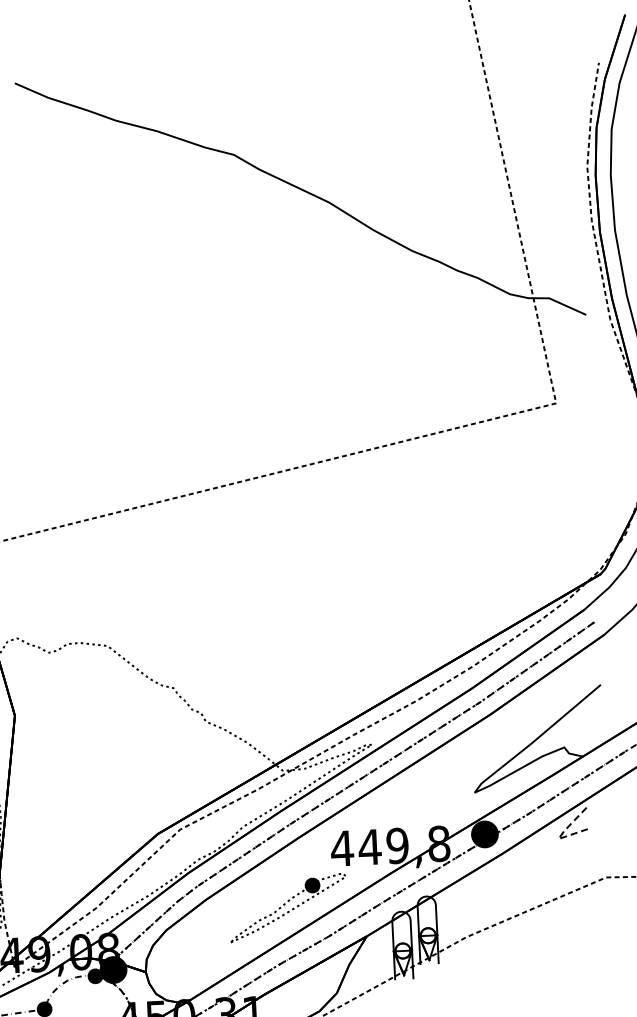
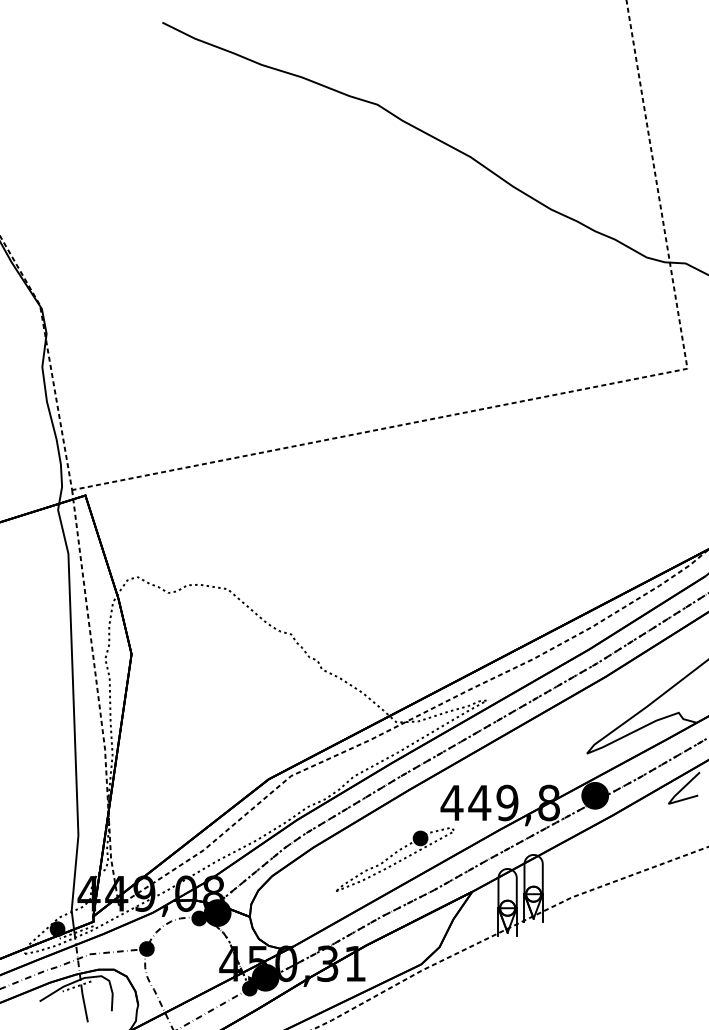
line: (563, 832) -> (673, 797), dashed -> solid

